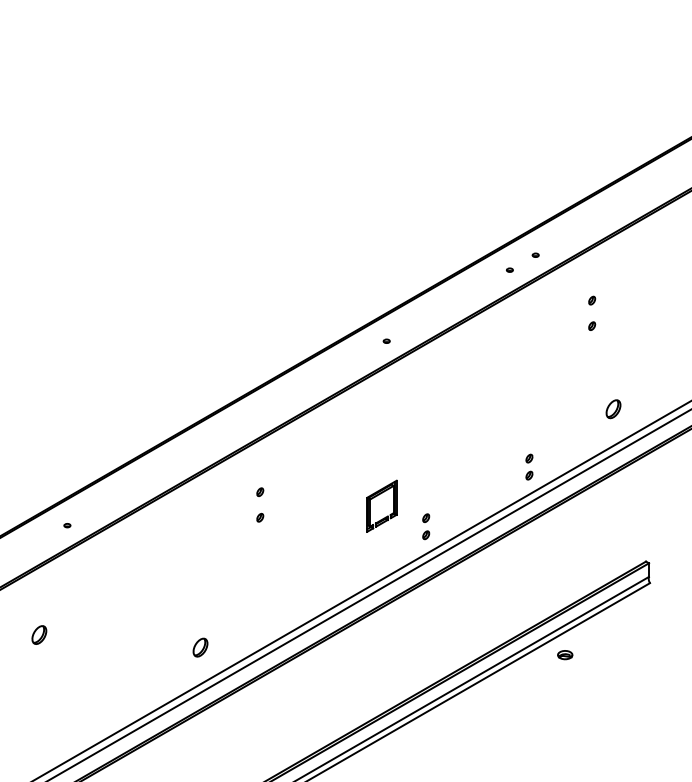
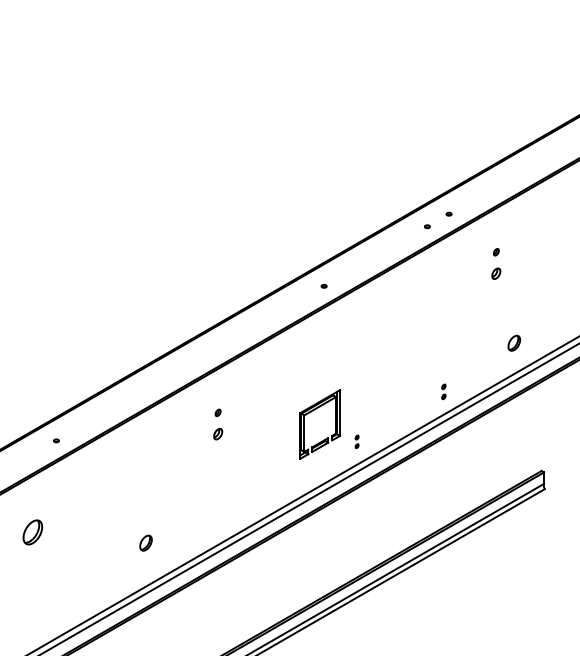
part: (592, 325) -> (496, 273), size x1.6
part: (529, 466) -> (443, 391), size x0.7
part: (381, 506) -> (319, 424), size x1.6
part: (259, 518) -> (217, 434), size x1.6
part: (425, 526) -> (356, 441), size x0.6
part: (38, 634) -> (32, 532), size x1.6
part: (199, 646) -> (145, 542), moved
part: (564, 655) -> (473, 549), removed

